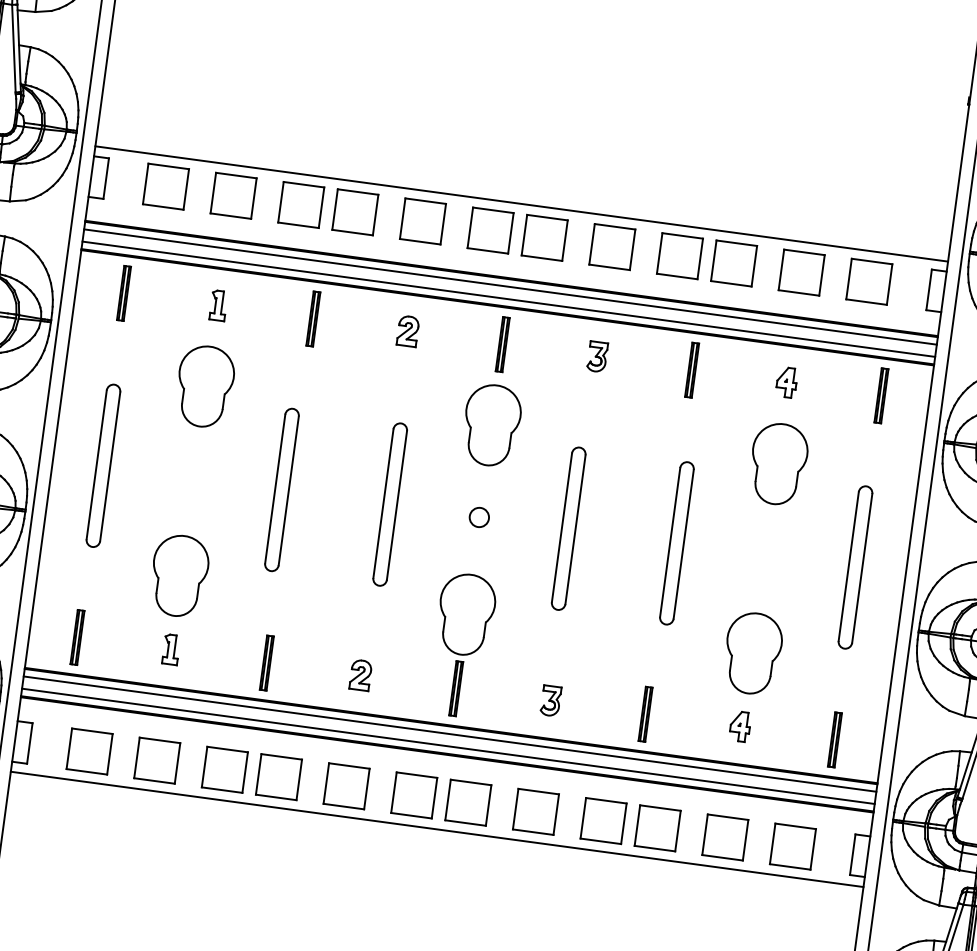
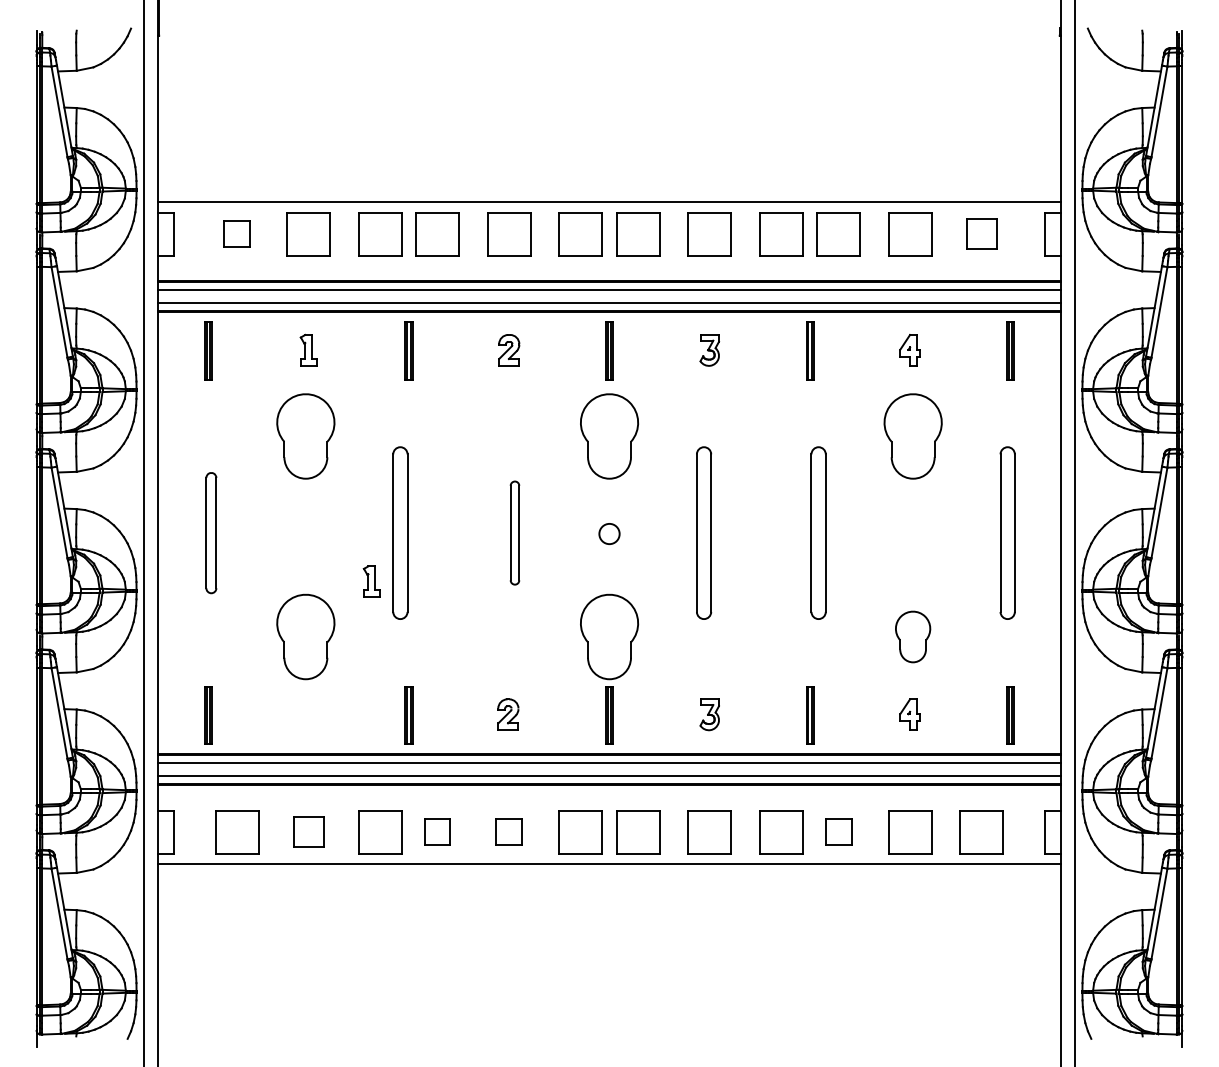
part: (166, 187) -> (237, 234), size x0.6
part: (868, 282) -> (981, 234), size x0.7
part: (103, 465) -> (211, 532), size x0.7
part: (389, 503) -> (514, 532), size x0.6
part: (171, 649) -> (371, 581), moved
part: (752, 652) -> (912, 636), size x0.6
part: (157, 760) -> (308, 832), size x0.7
part: (278, 777) -> (437, 832), size x0.6
part: (346, 786) -> (509, 832), size x0.6
part: (657, 828) -> (838, 832), size x0.6

